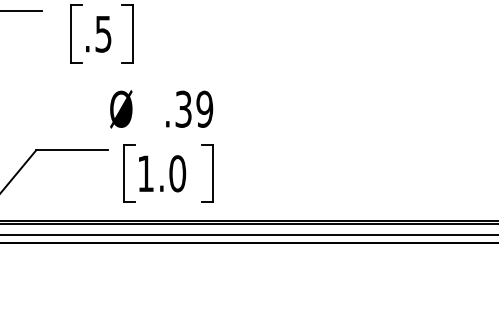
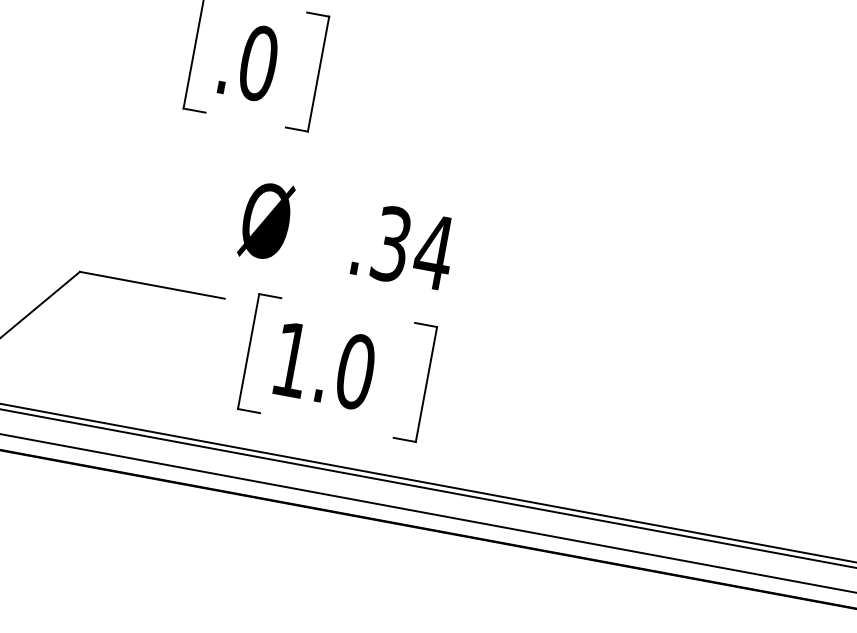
text: (103, 33) -> (258, 61), .5 -> .0
text: (204, 108) -> (433, 250), .39 -> .34

